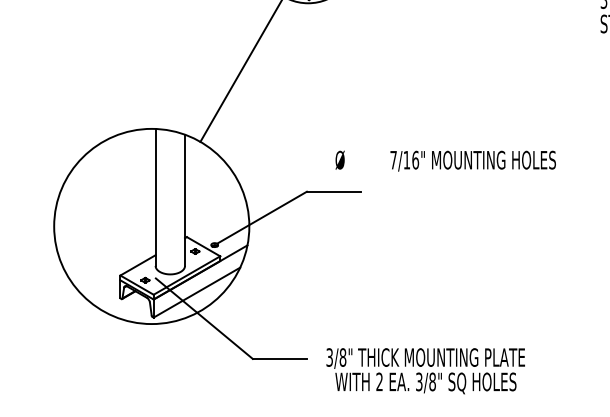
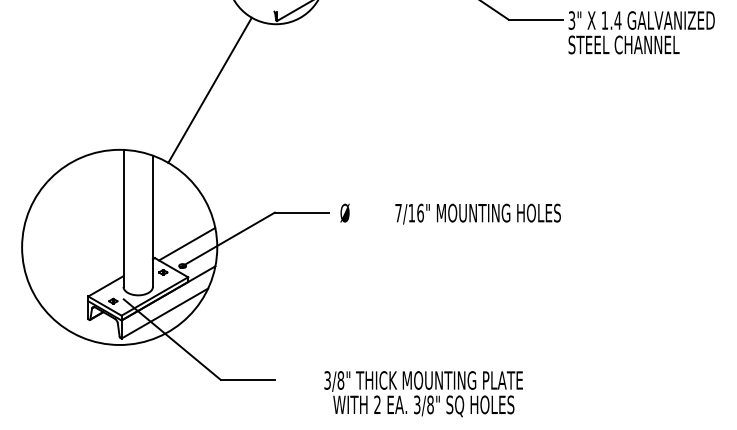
text: (445, 160) -> (450, 213), moved
line: (219, 222) -> (187, 243), added
text: (425, 371) -> (423, 394), moved

